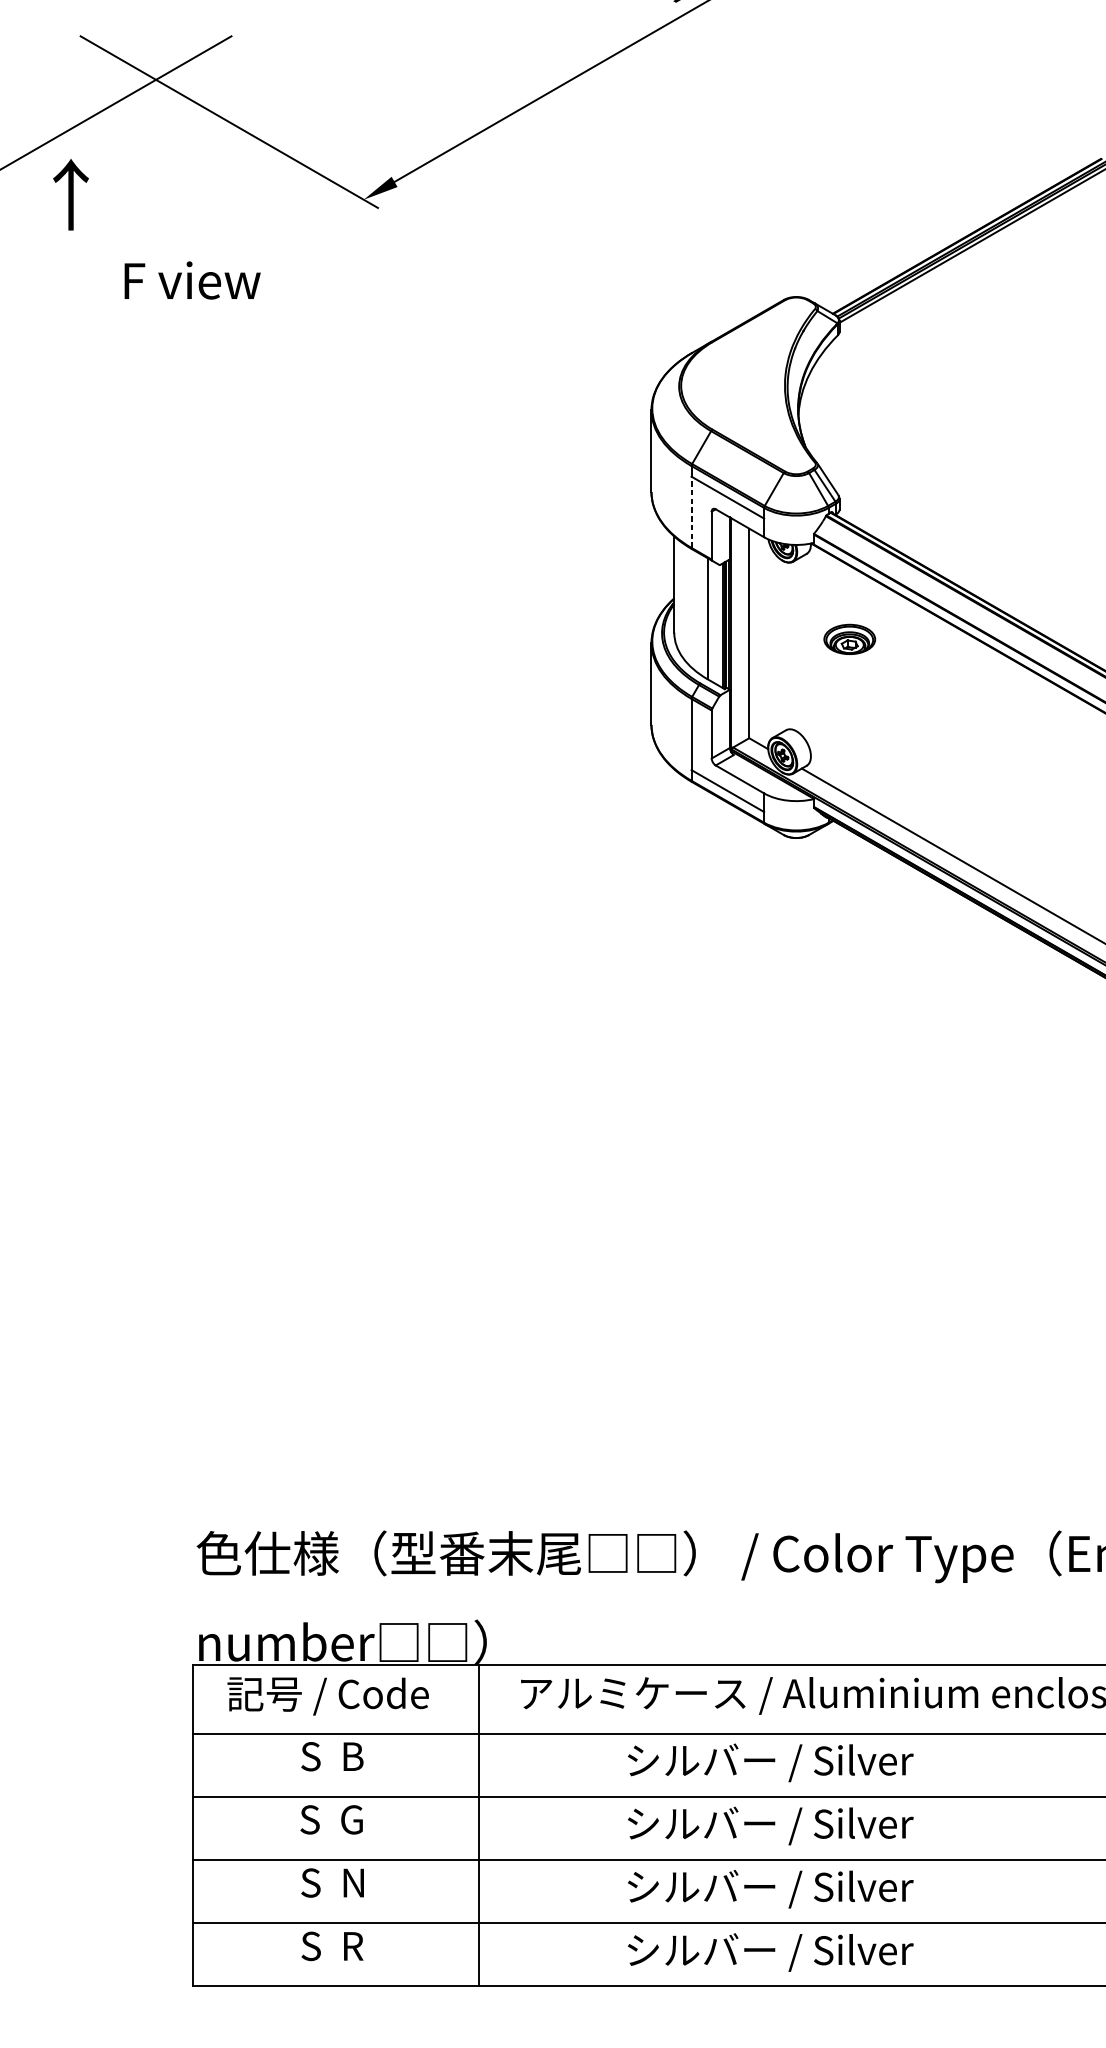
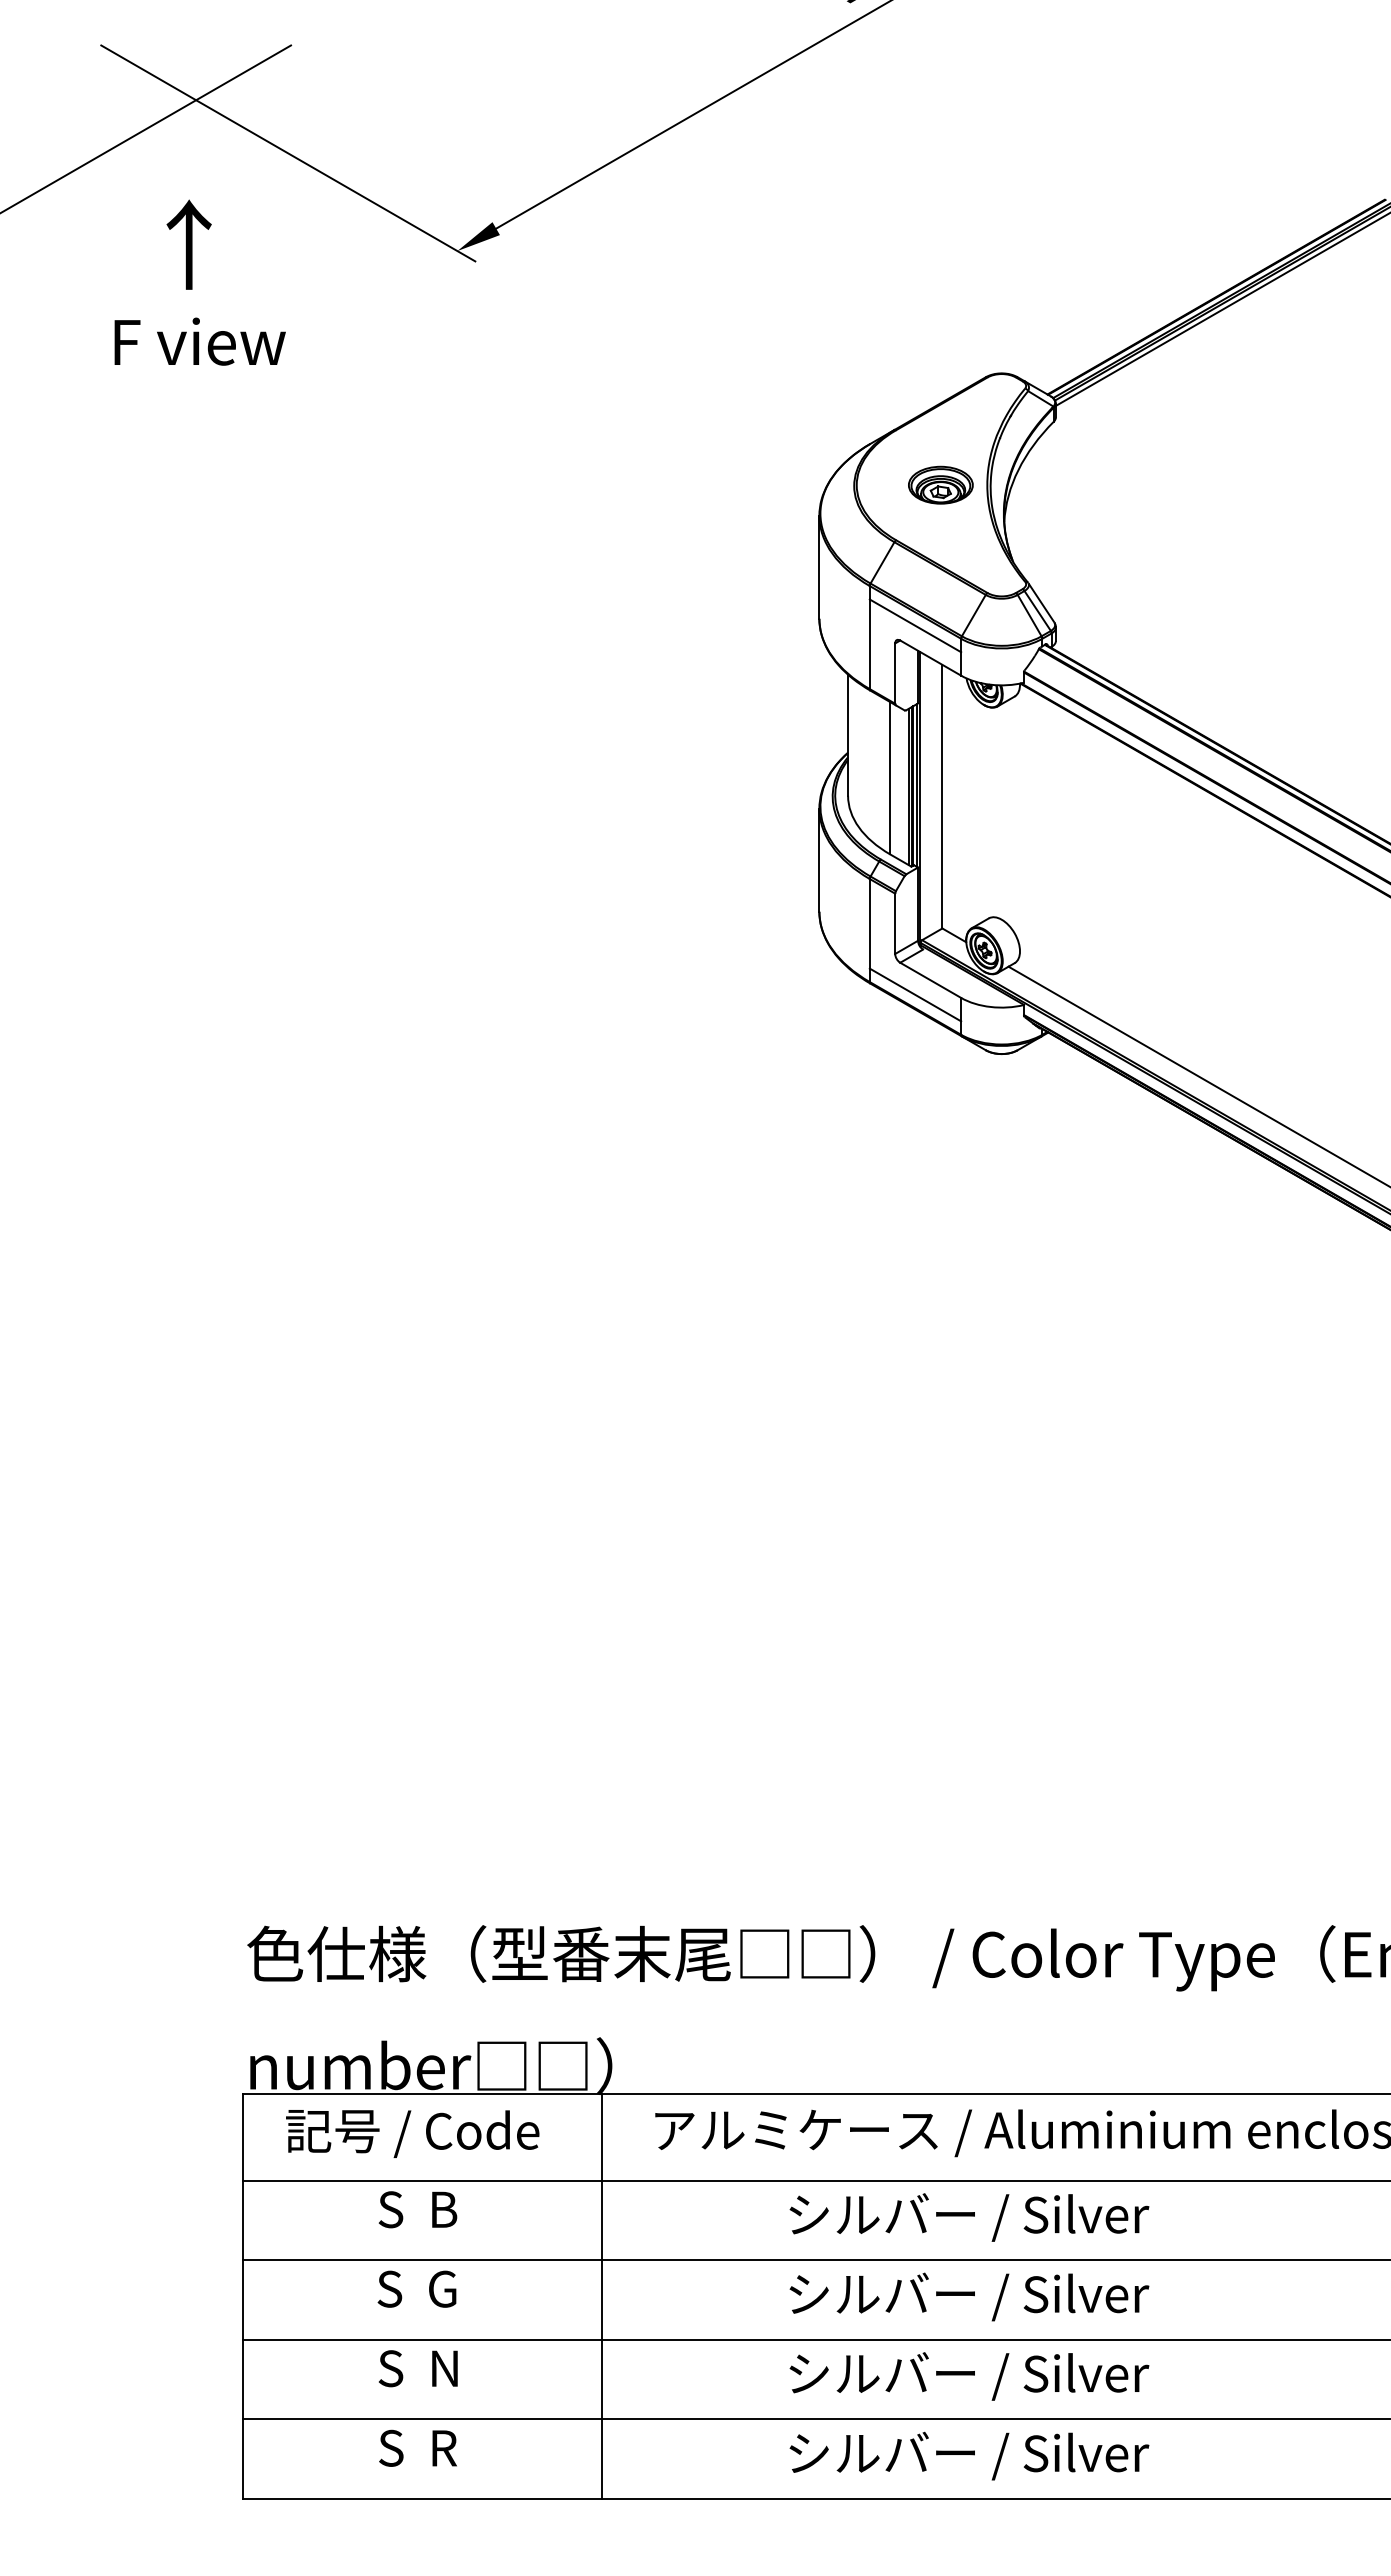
text: (70, 194) -> (188, 244), moved
text: (192, 280) -> (199, 341), moved
line: (691, 512) -> (869, 644), dashed -> solid
part: (849, 638) -> (940, 484), moved

